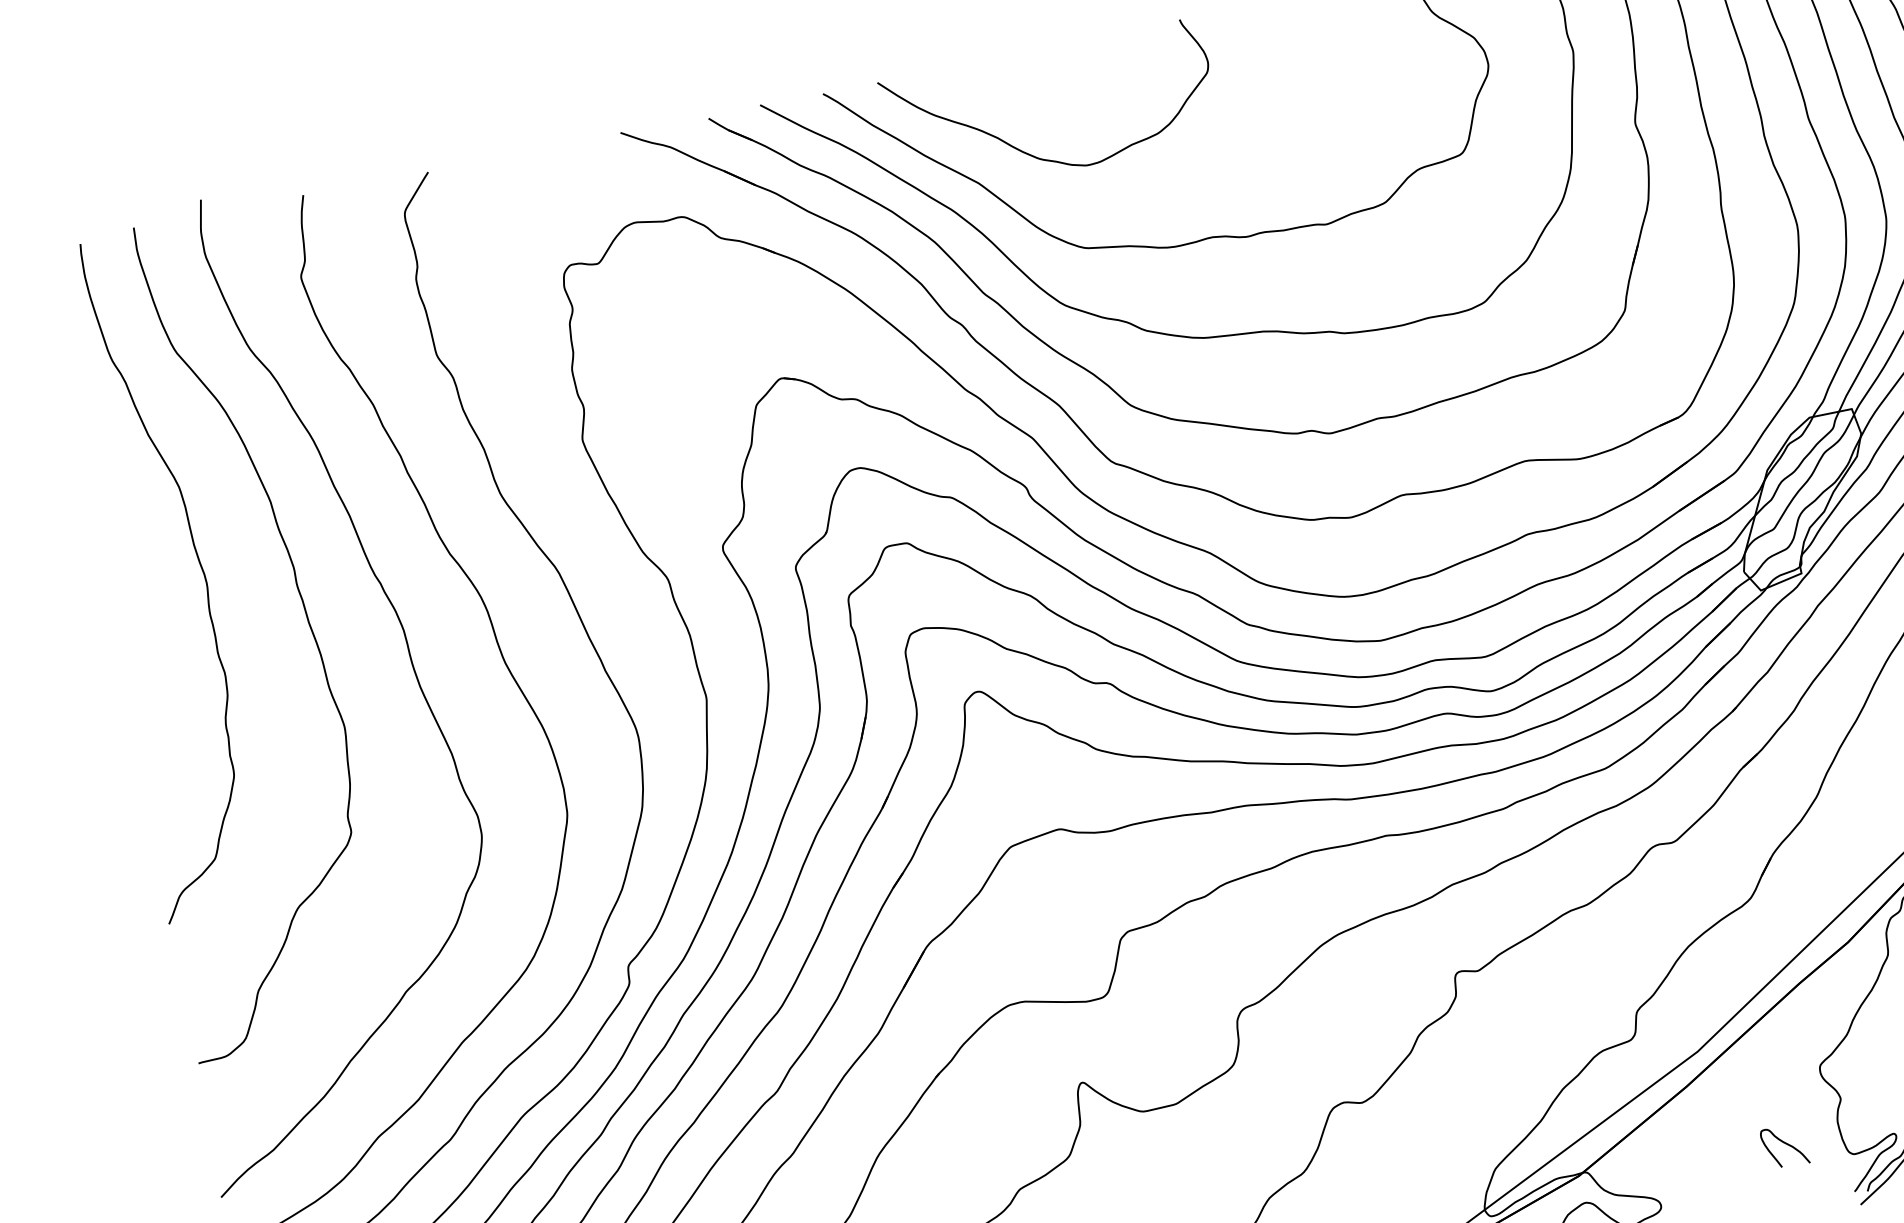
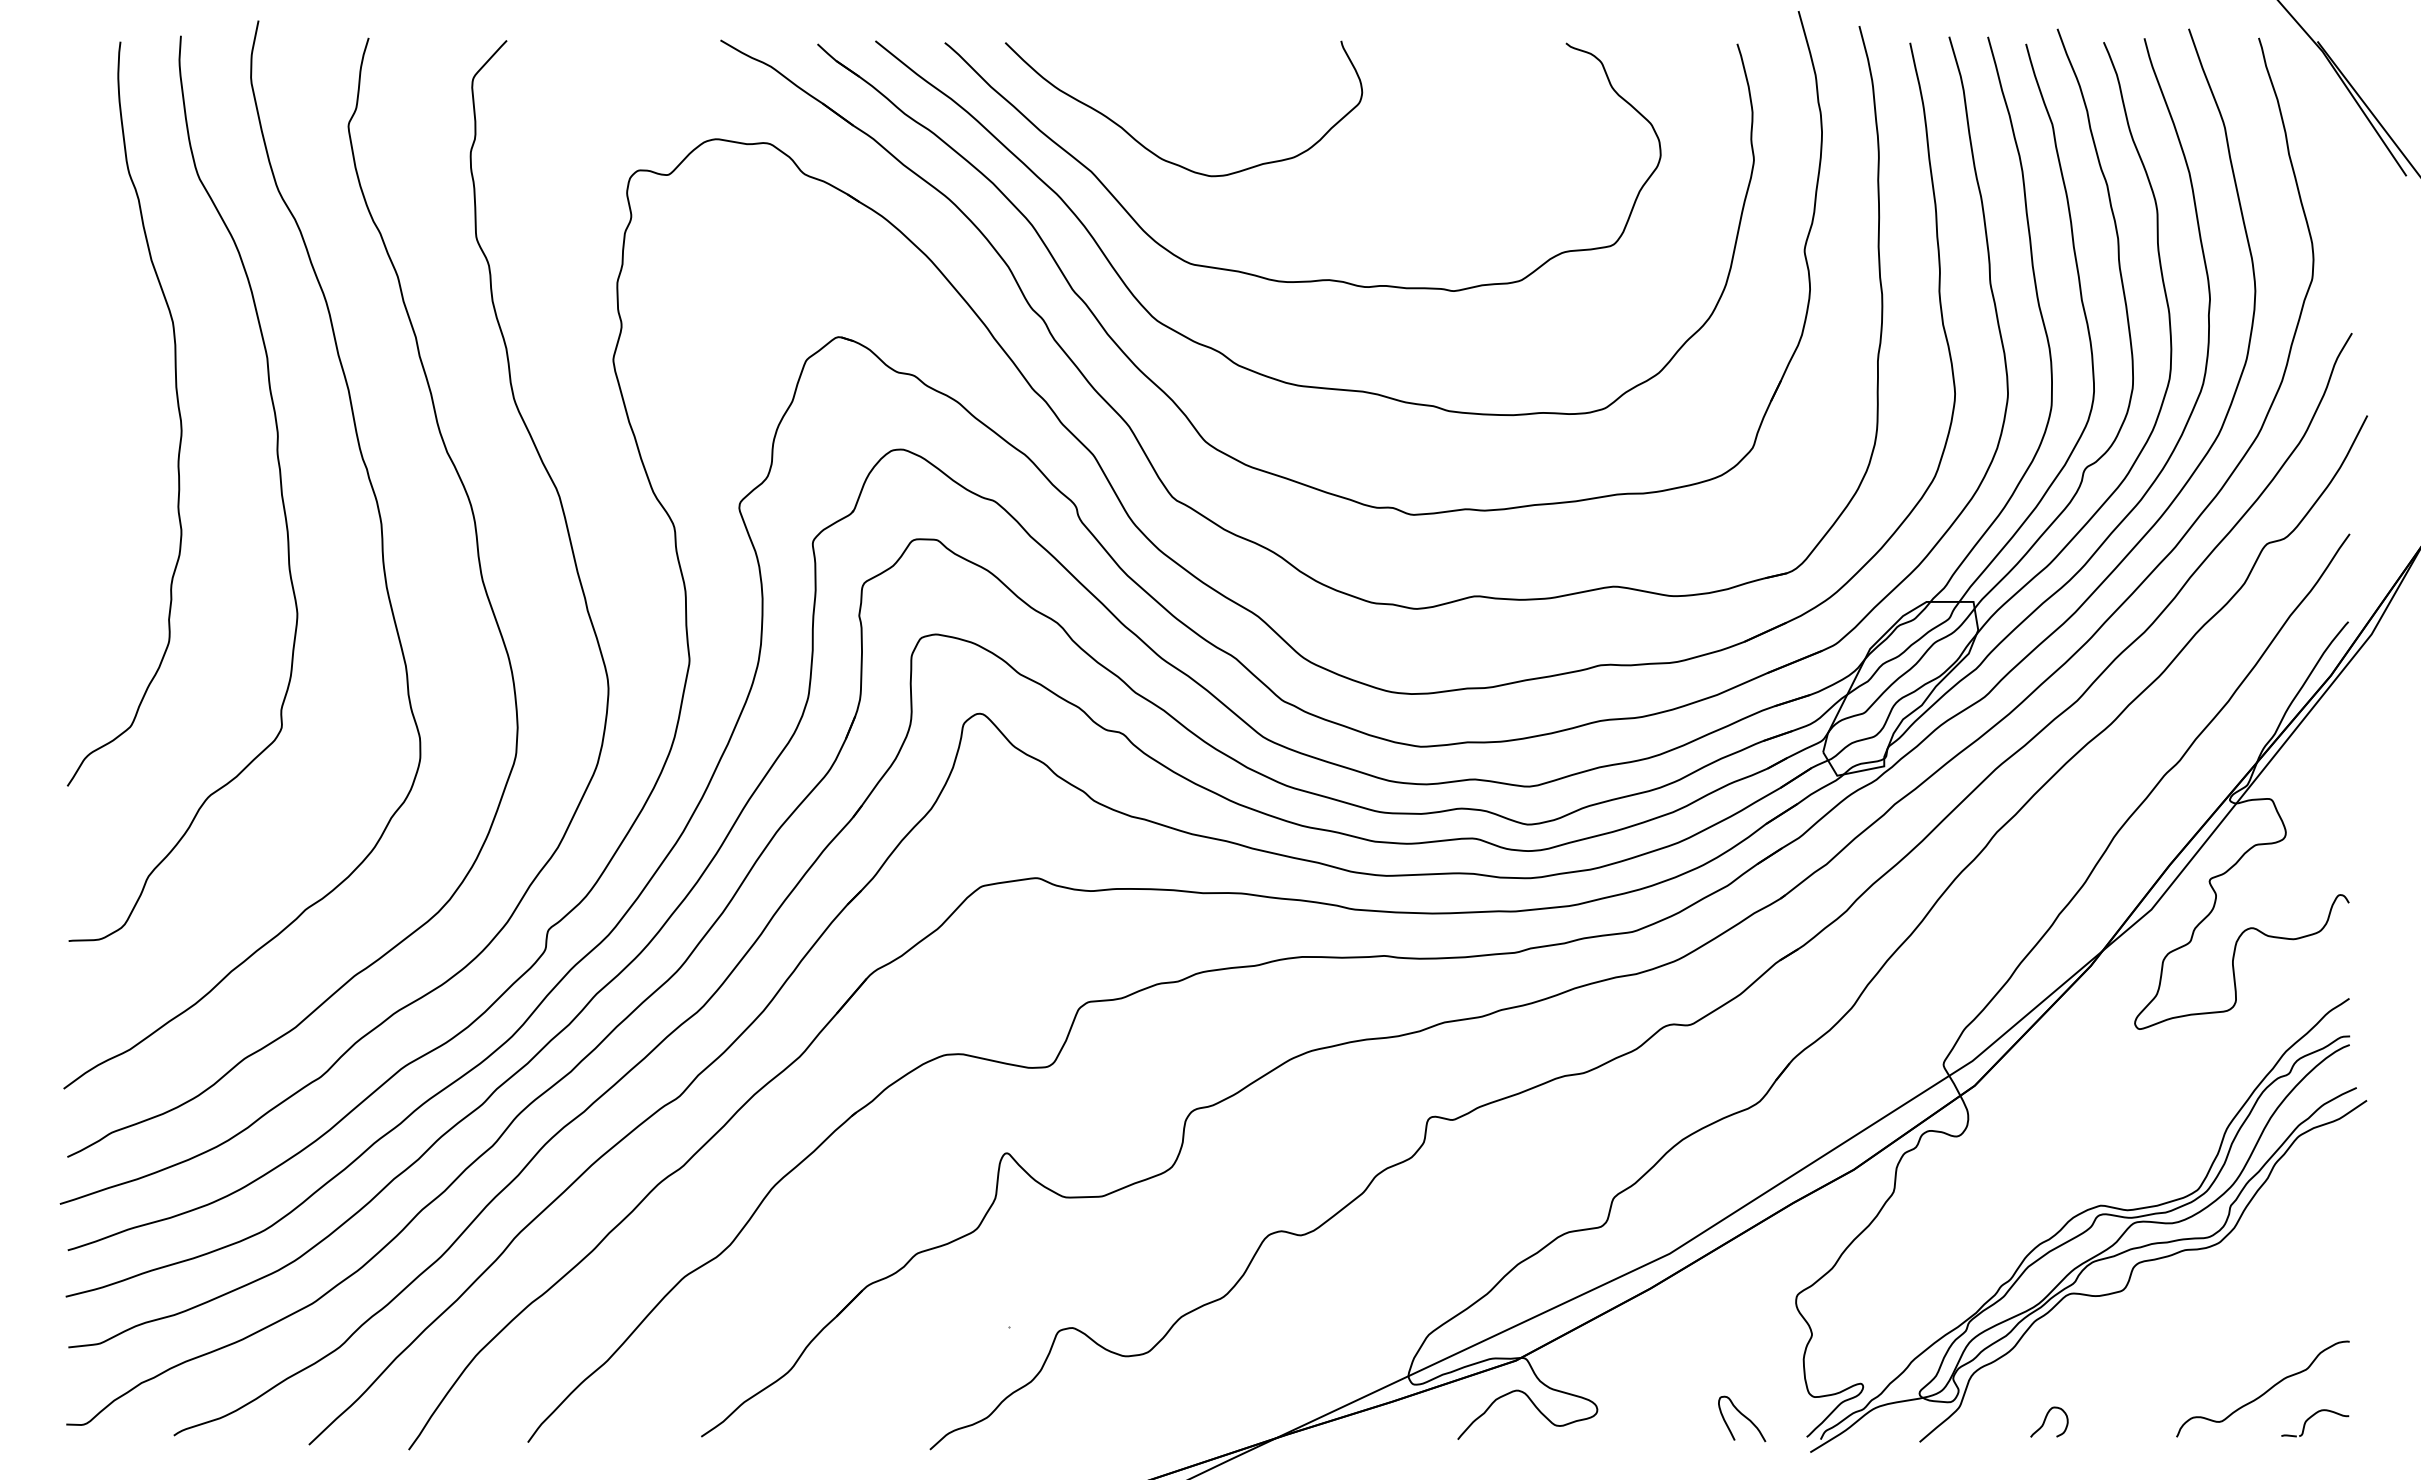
curve: (1785, 1144) -> (1743, 1416), moved

